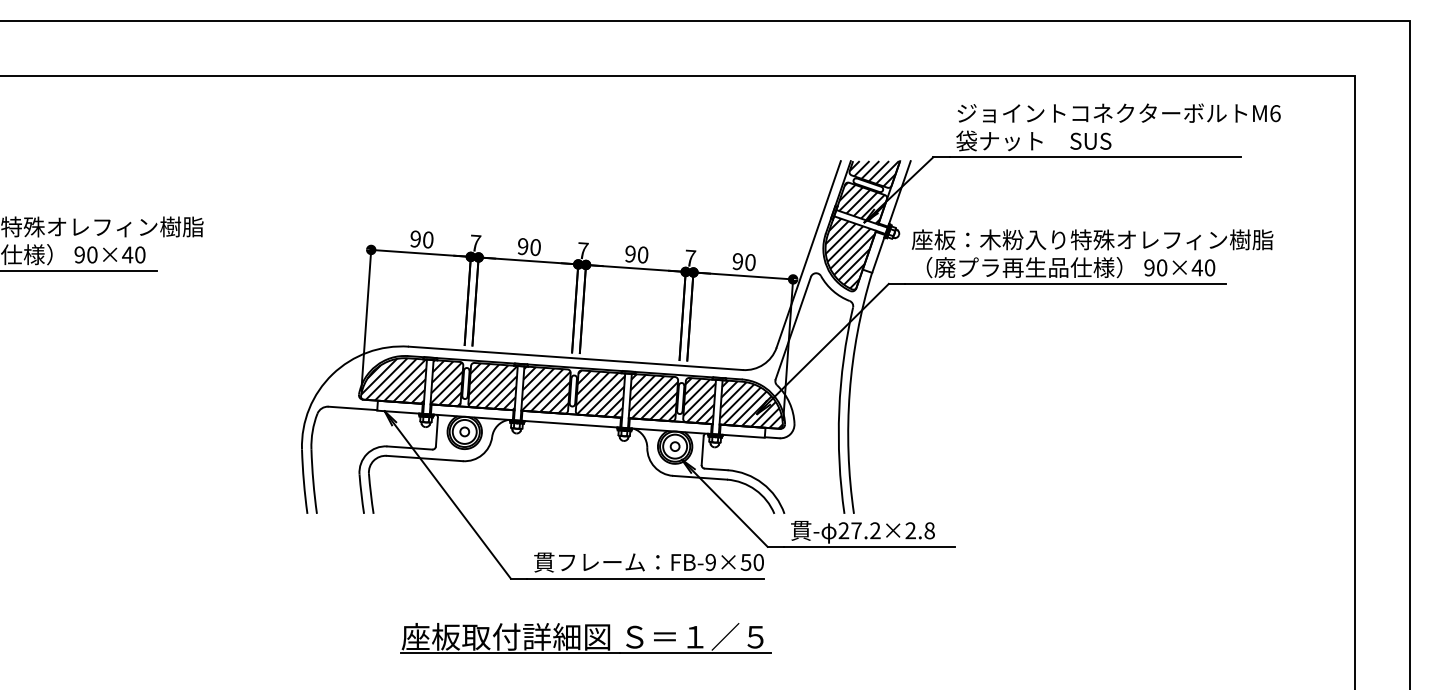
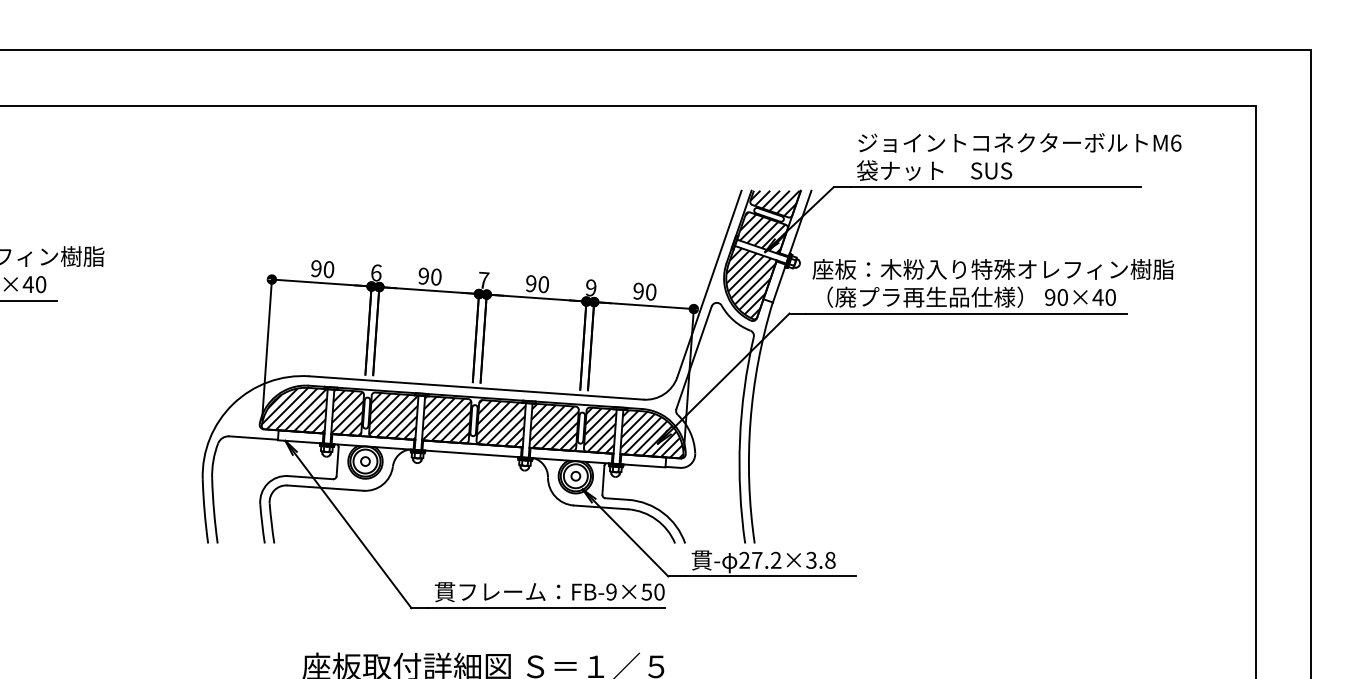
text: (475, 242) -> (376, 272), 7 -> 6
text: (690, 257) -> (591, 287), 7 -> 9
text: (910, 530) -> (811, 560), 27.2×2.8 -> 27.2×3.8

